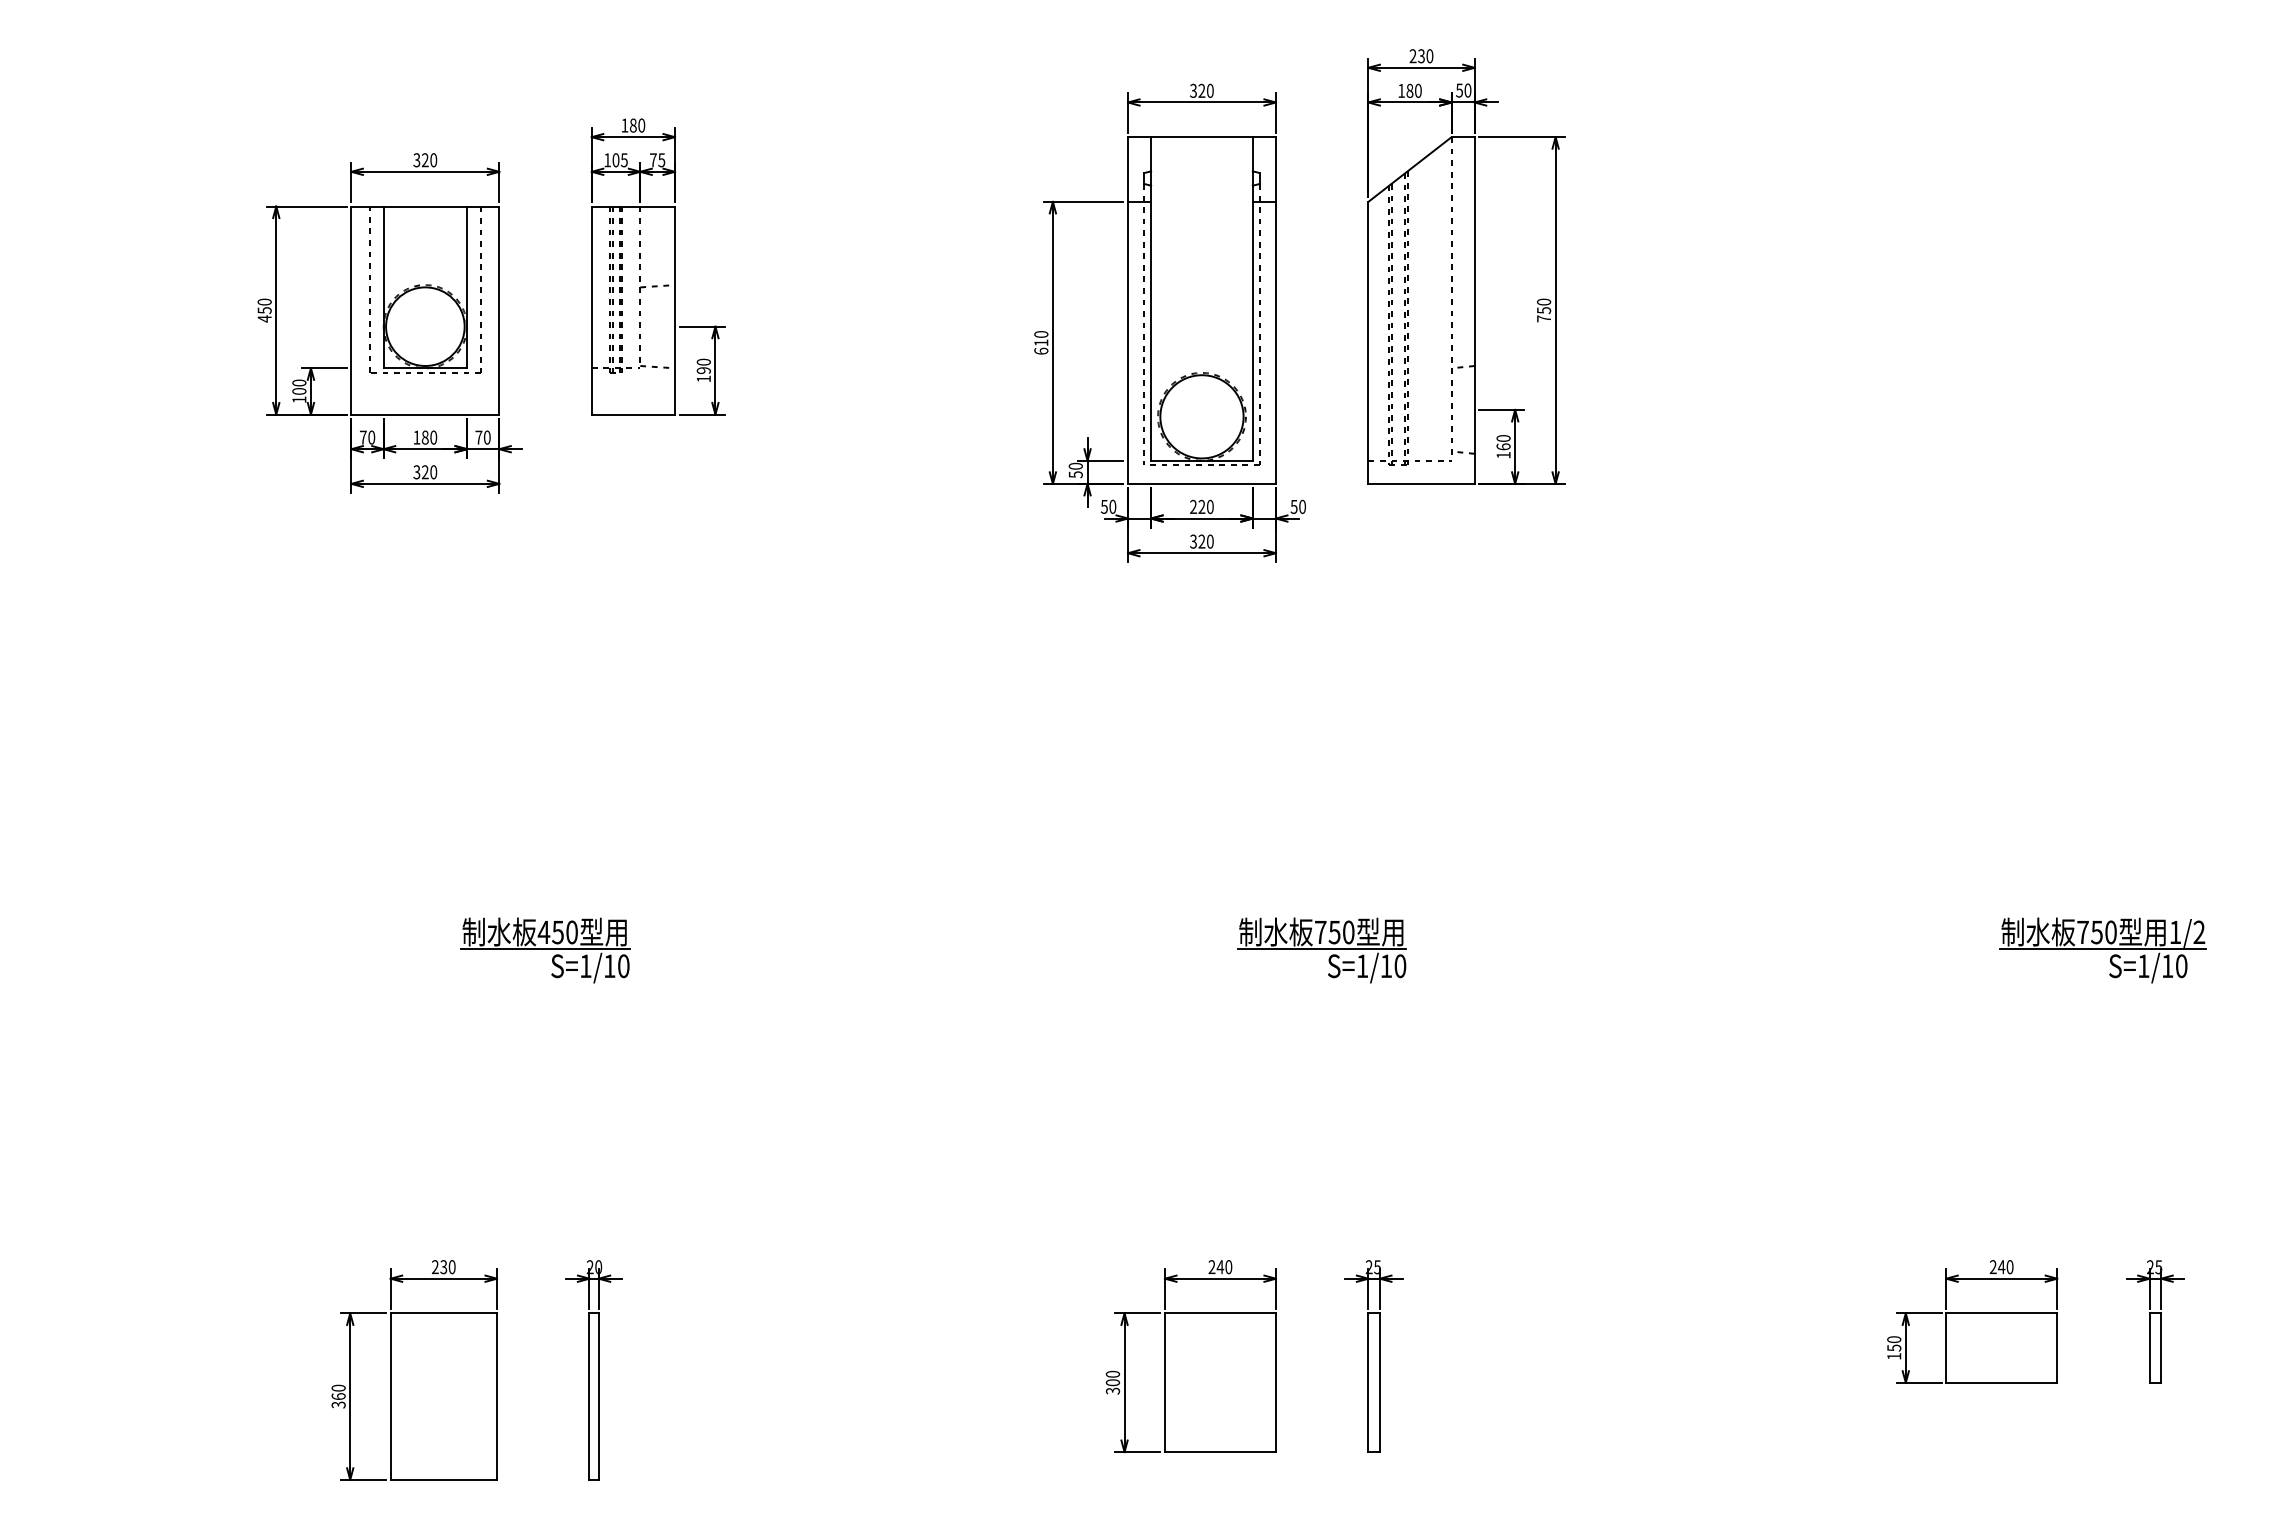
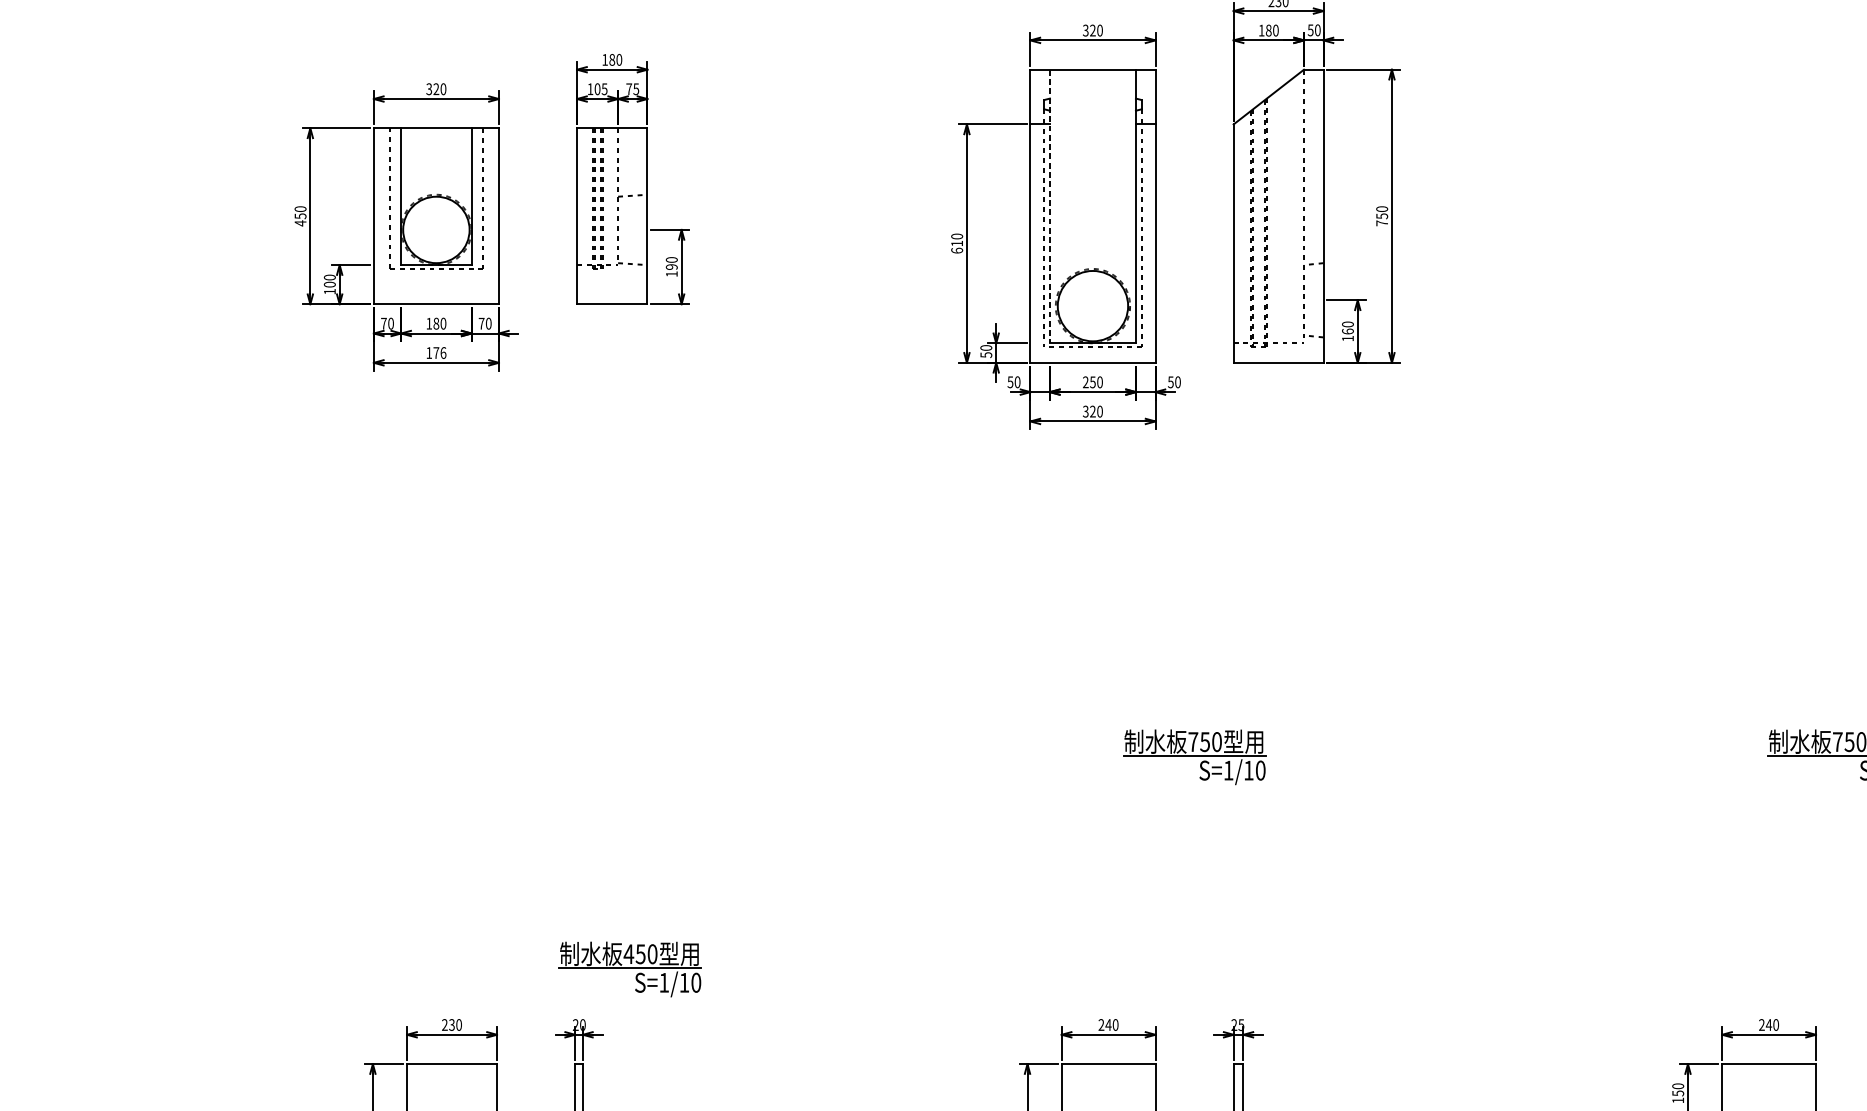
line: (1151, 298) -> (1050, 206), solid -> dashed
text: (425, 472) -> (436, 353), 320 -> 176
text: (1201, 506) -> (1092, 381), 220 -> 250
part: (545, 950) -> (630, 969), moved

